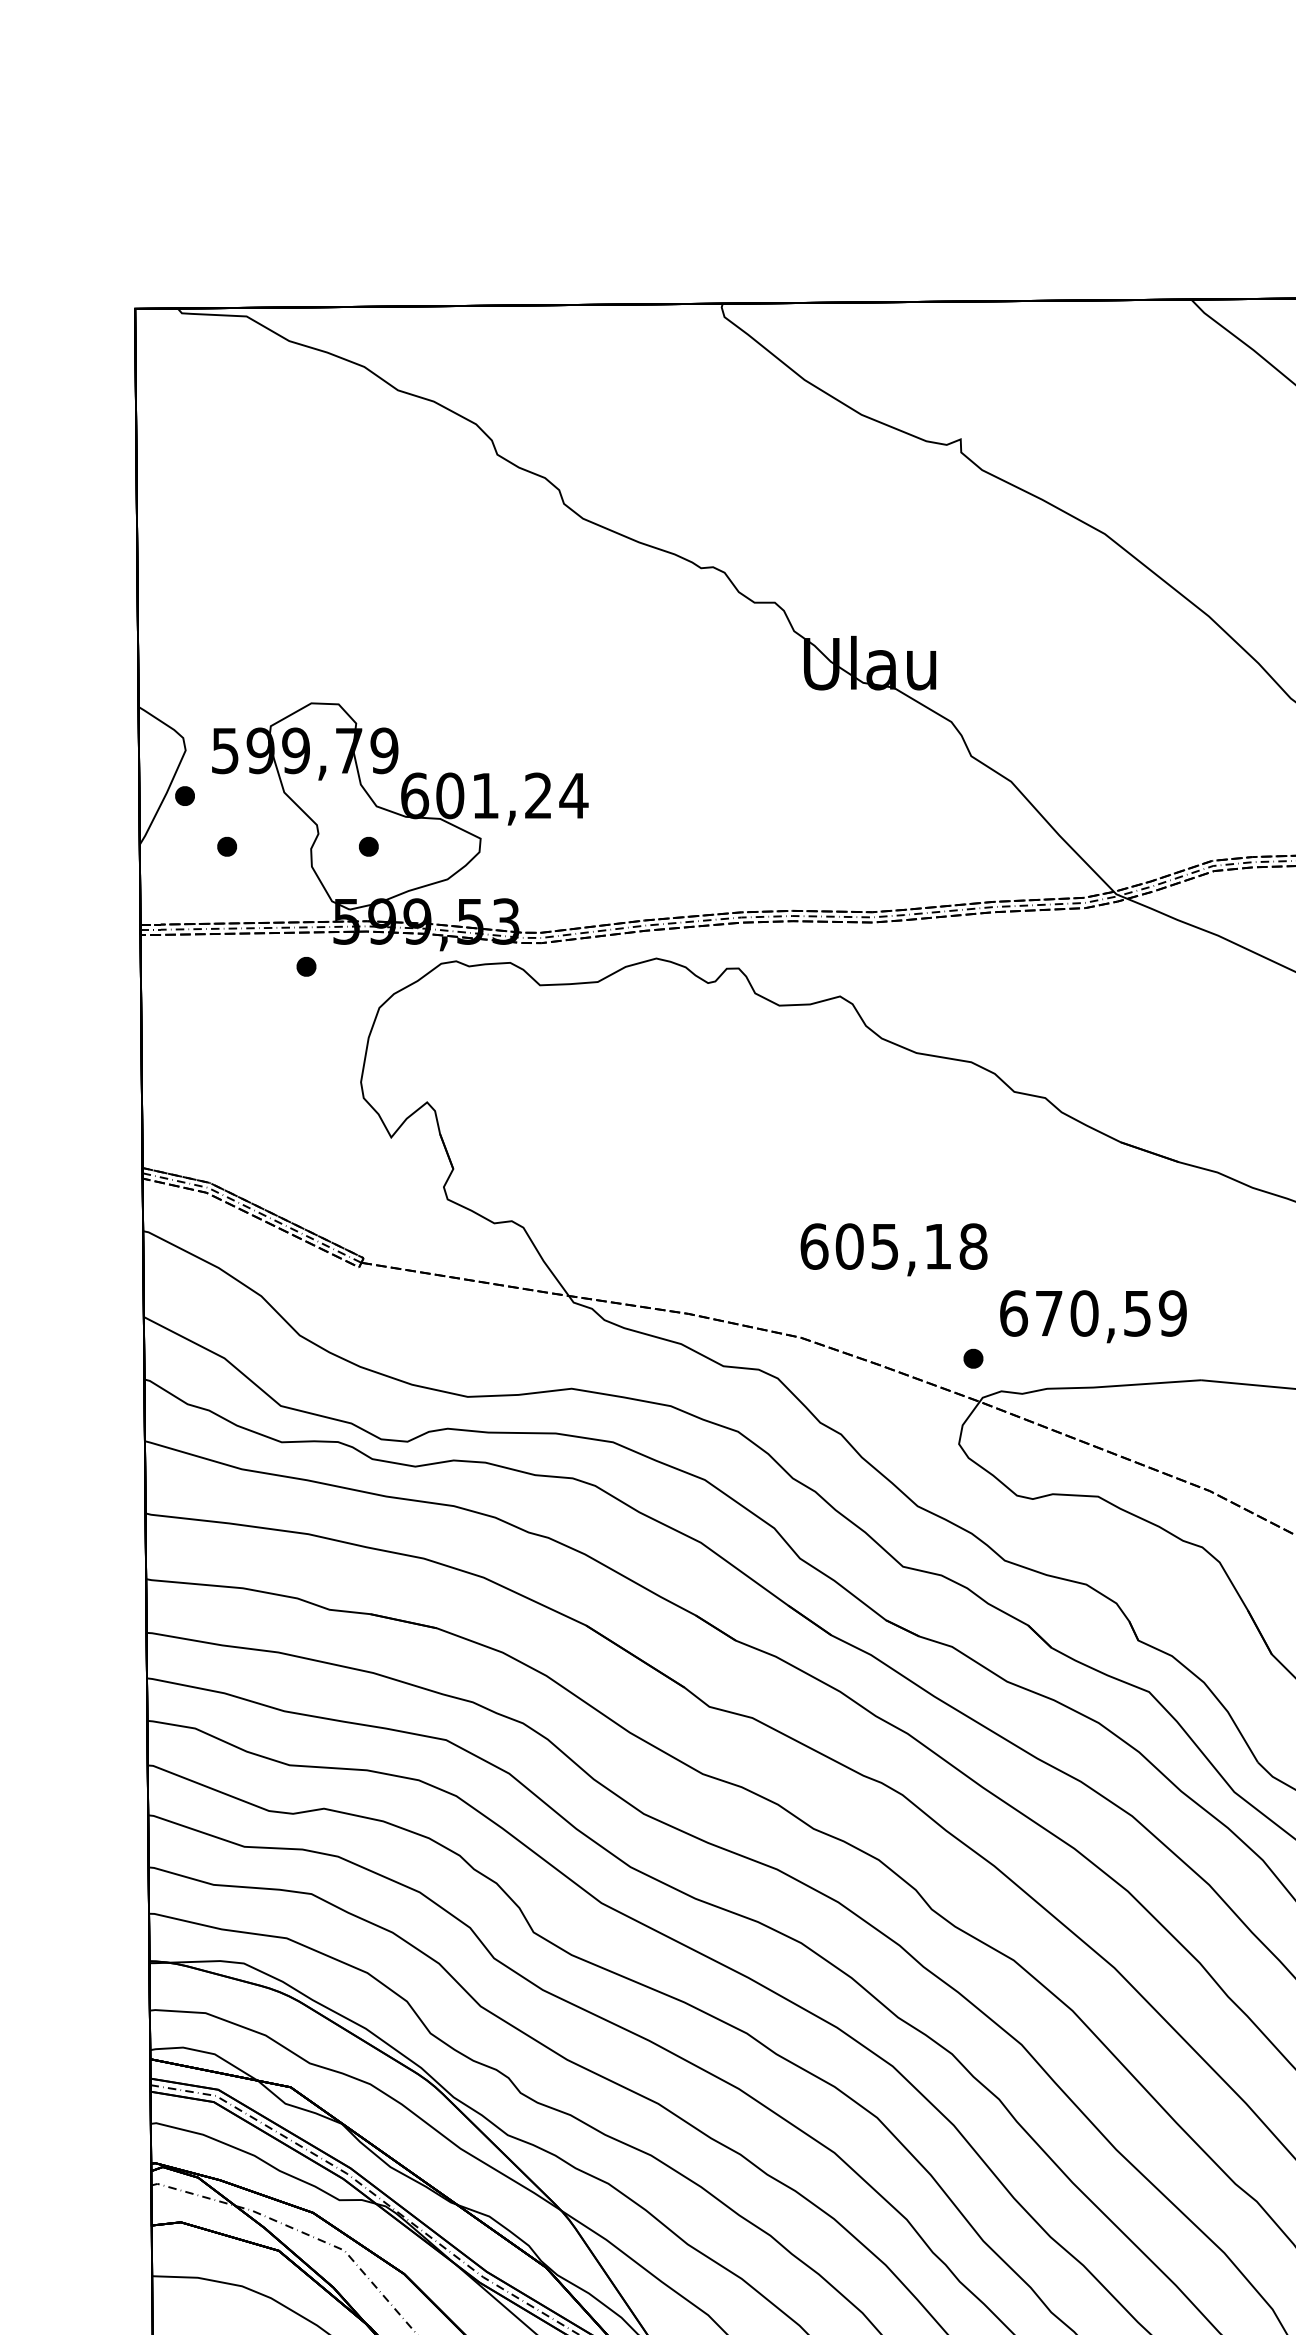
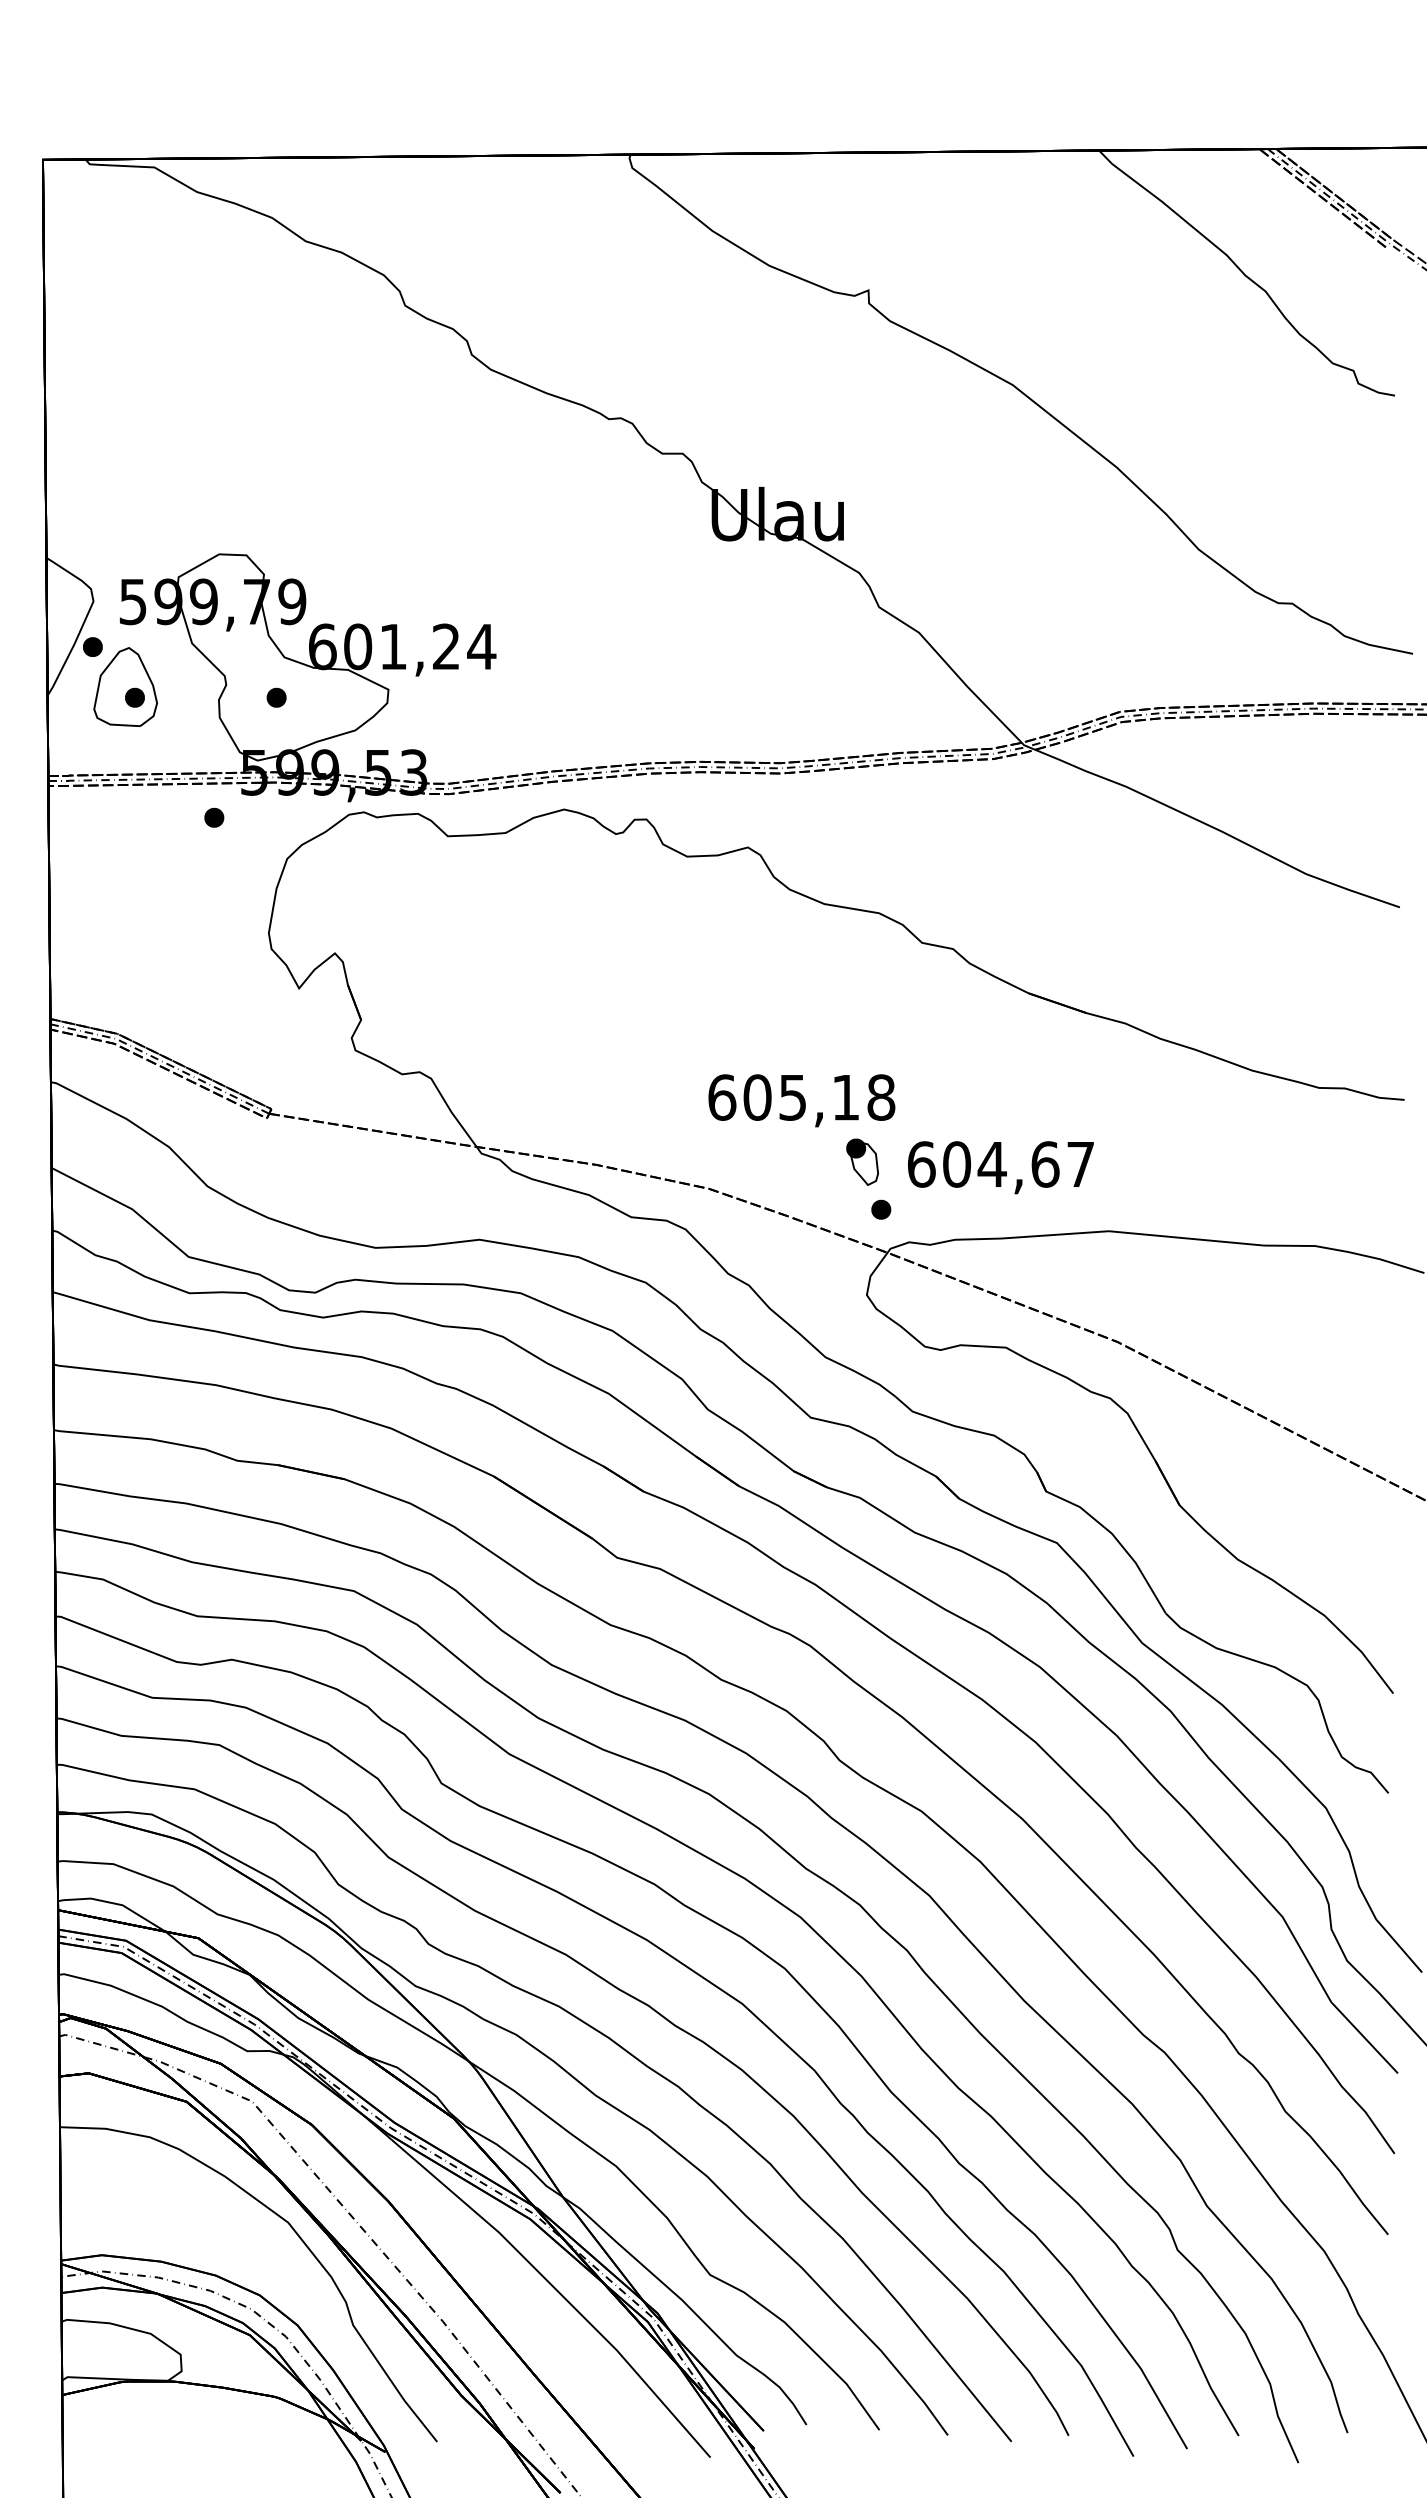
part: (217, 835) -> (125, 686), added
part: (954, 1310) -> (862, 1161), added
text: (1110, 1313) -> (1018, 1164), 670,59 -> 604,67

